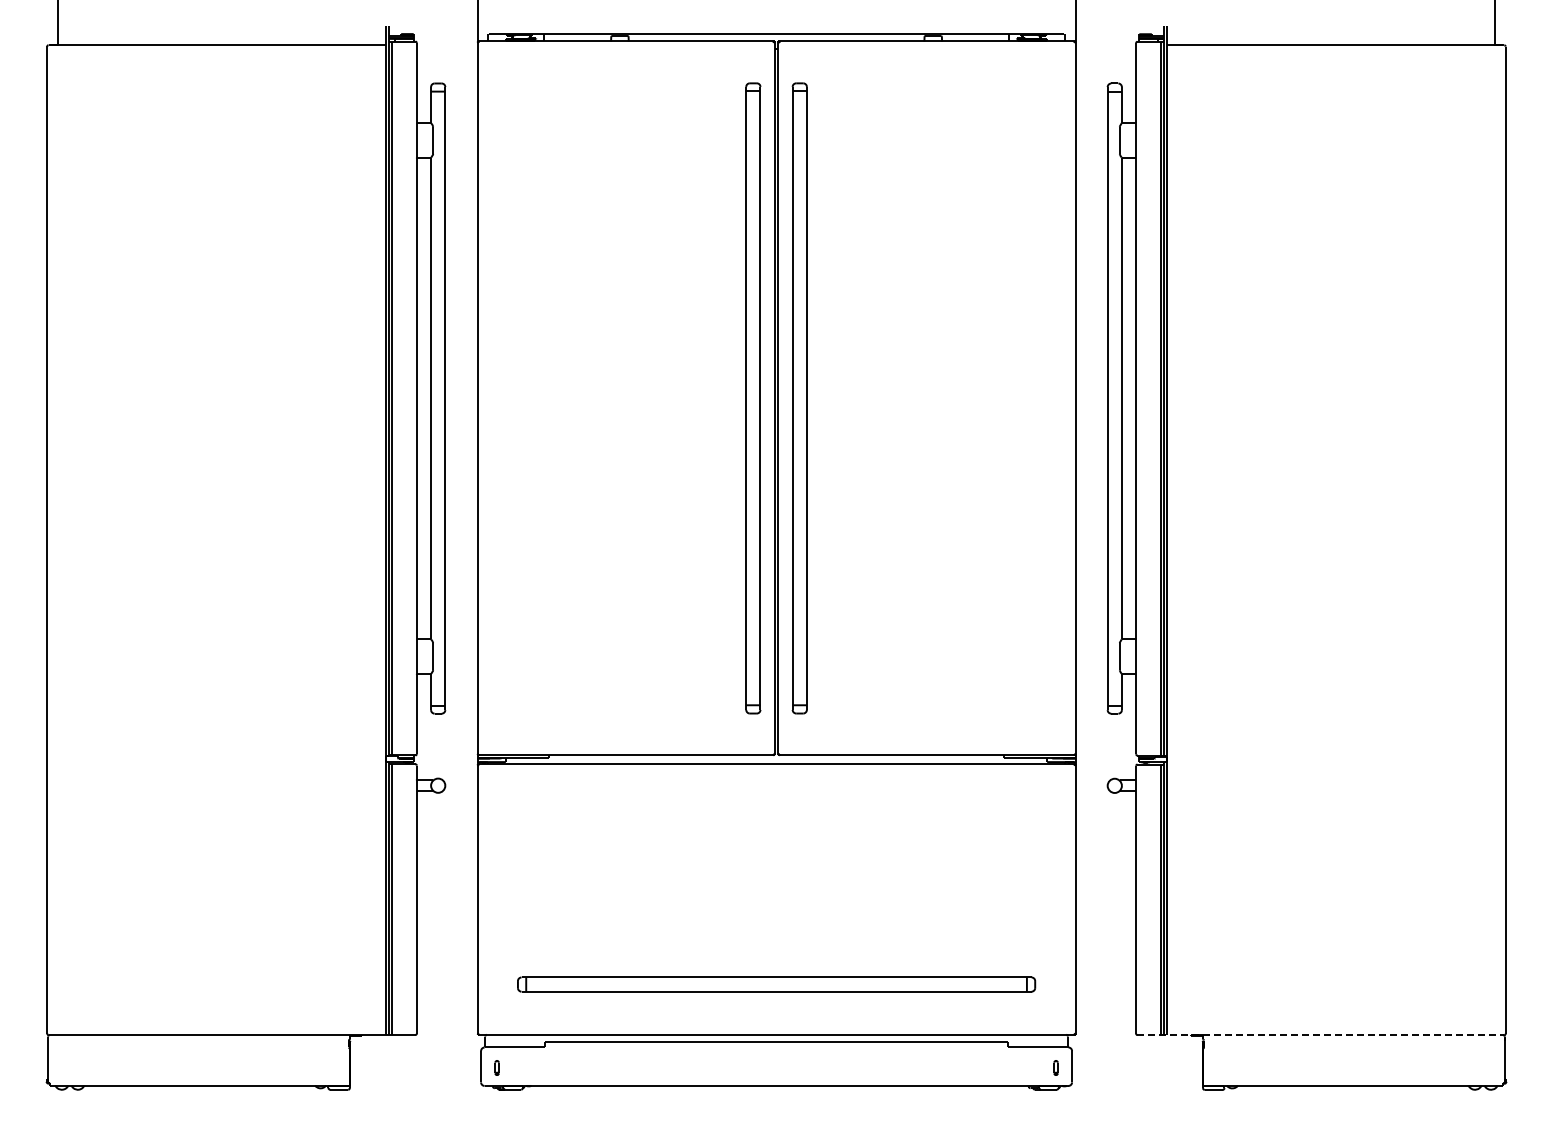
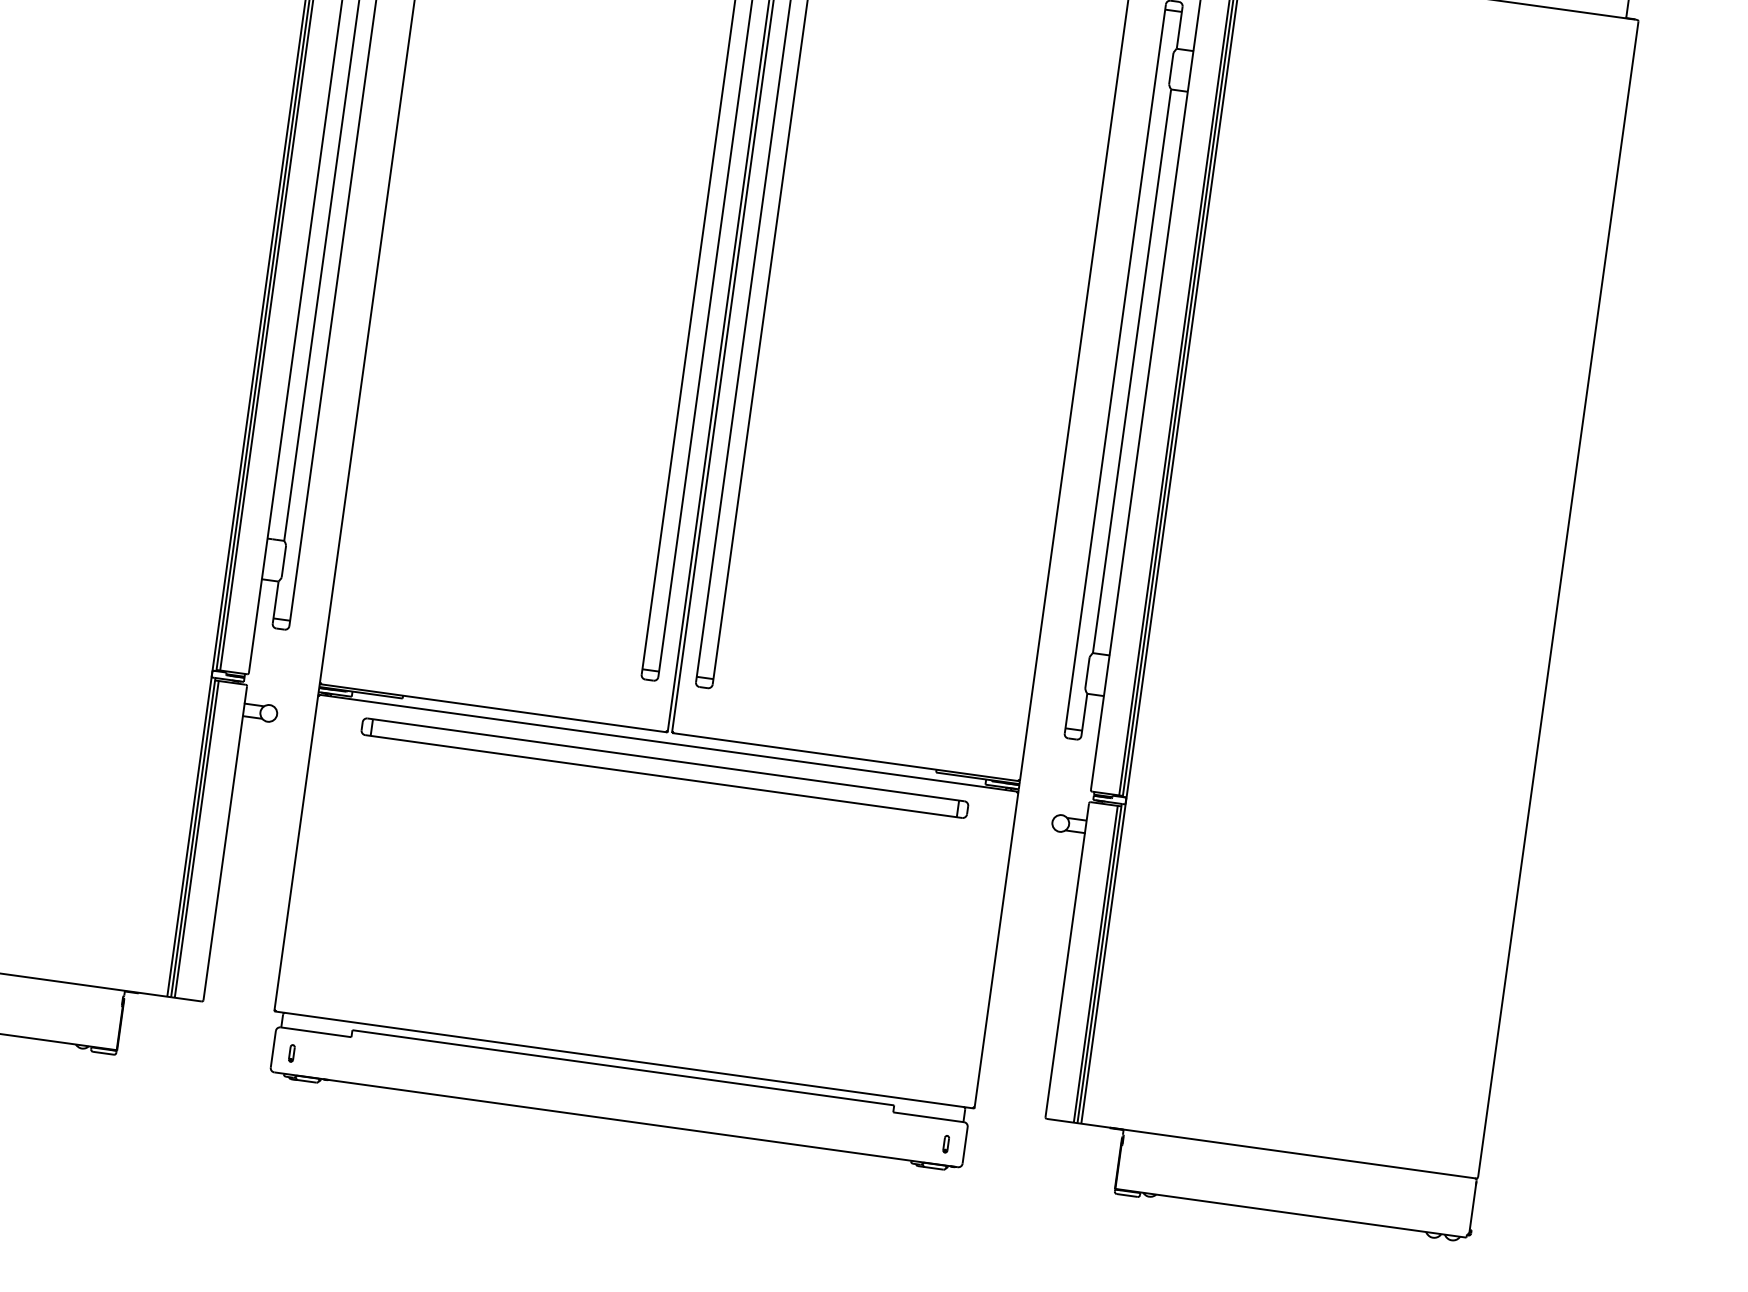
part: (776, 984) -> (664, 768), moved
line: (1321, 1035) -> (1262, 1149), dashed -> solid

